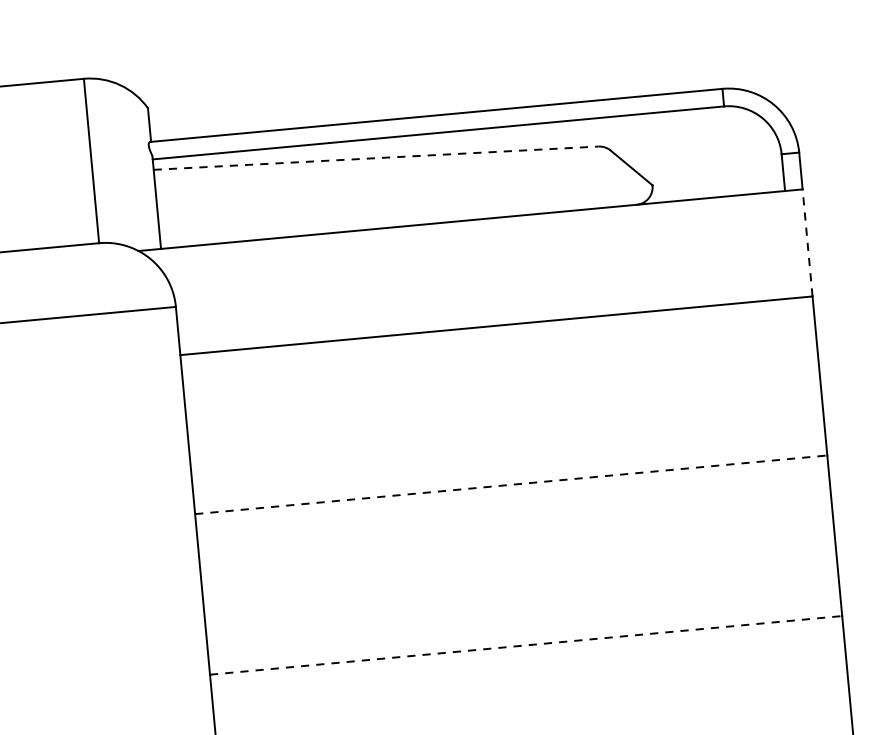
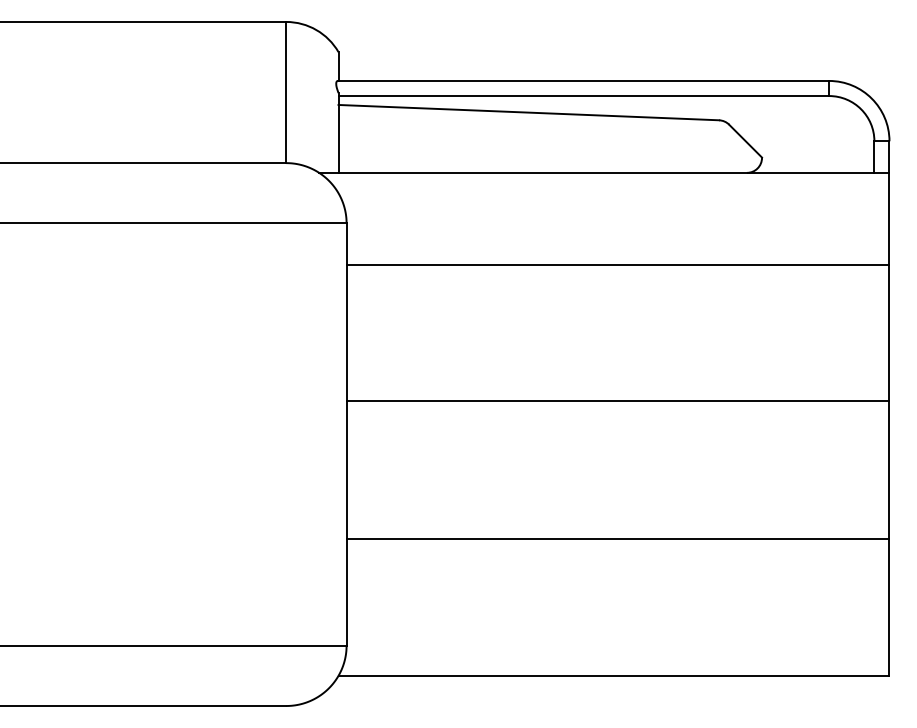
line: (376, 157) -> (529, 112), dashed -> solid
line: (807, 242) -> (889, 218), dashed -> solid
line: (511, 484) -> (618, 401), dashed -> solid
line: (526, 645) -> (618, 539), dashed -> solid

